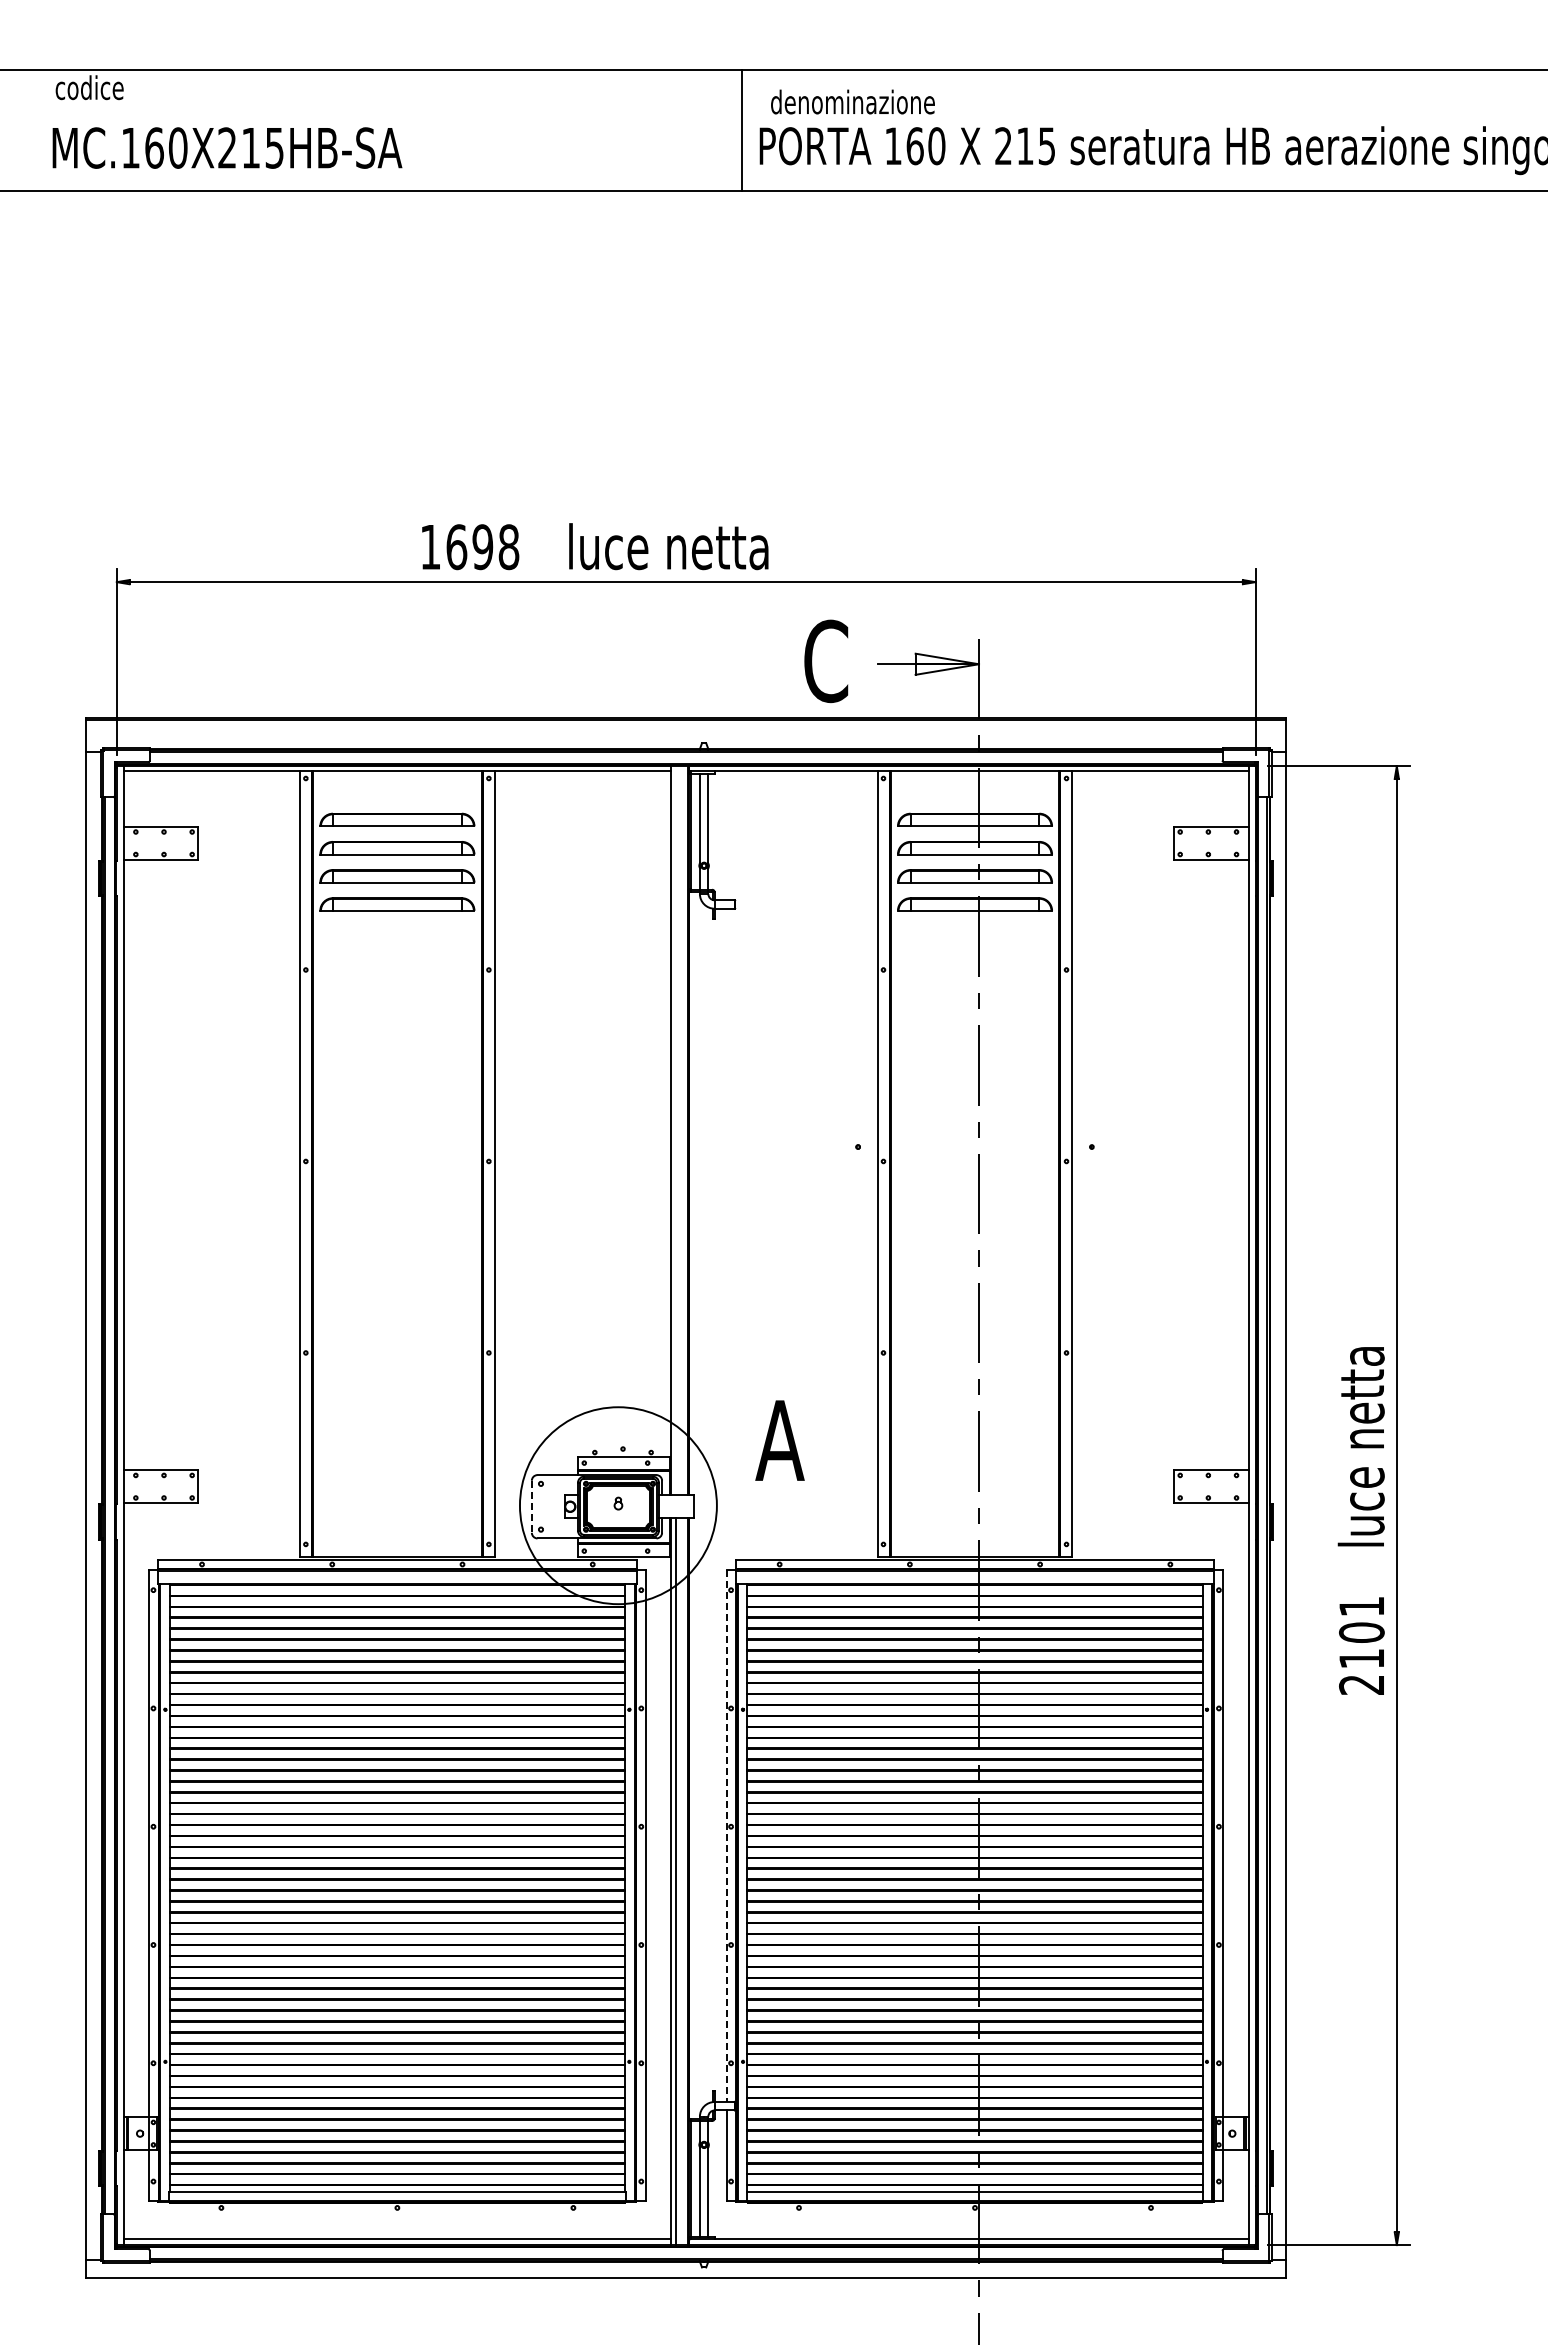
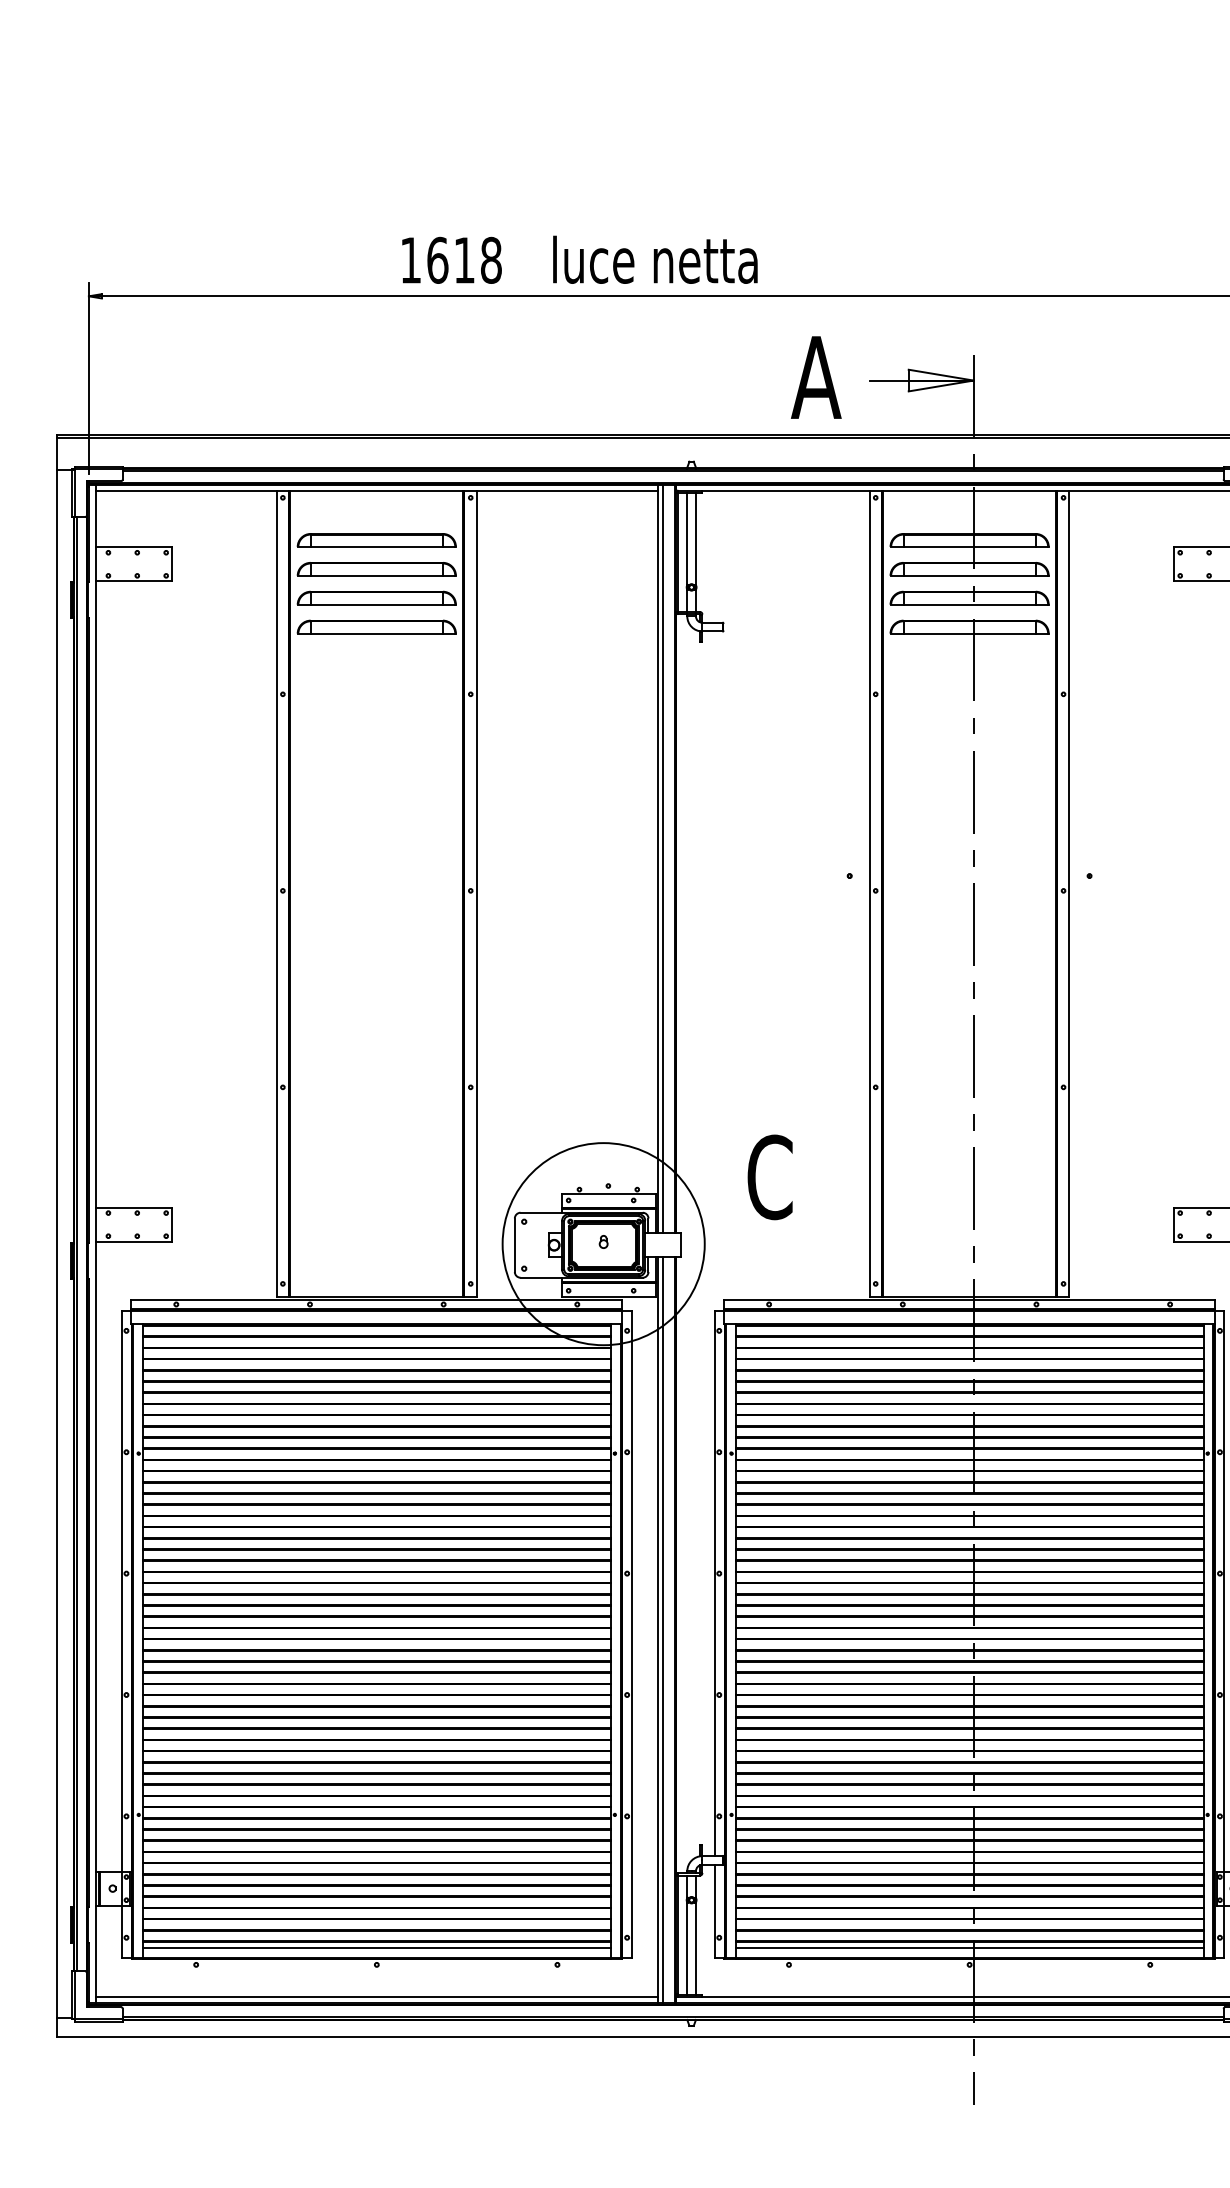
text: (482, 547) -> (464, 260), 1698 -> 1618
text: (825, 661) -> (816, 377), C -> A
line: (675, 1130) -> (662, 859), added
text: (779, 1440) -> (768, 1177), A -> C
line: (531, 1507) -> (514, 1245), dashed -> solid
line: (726, 1836) -> (714, 1583), dashed -> solid

